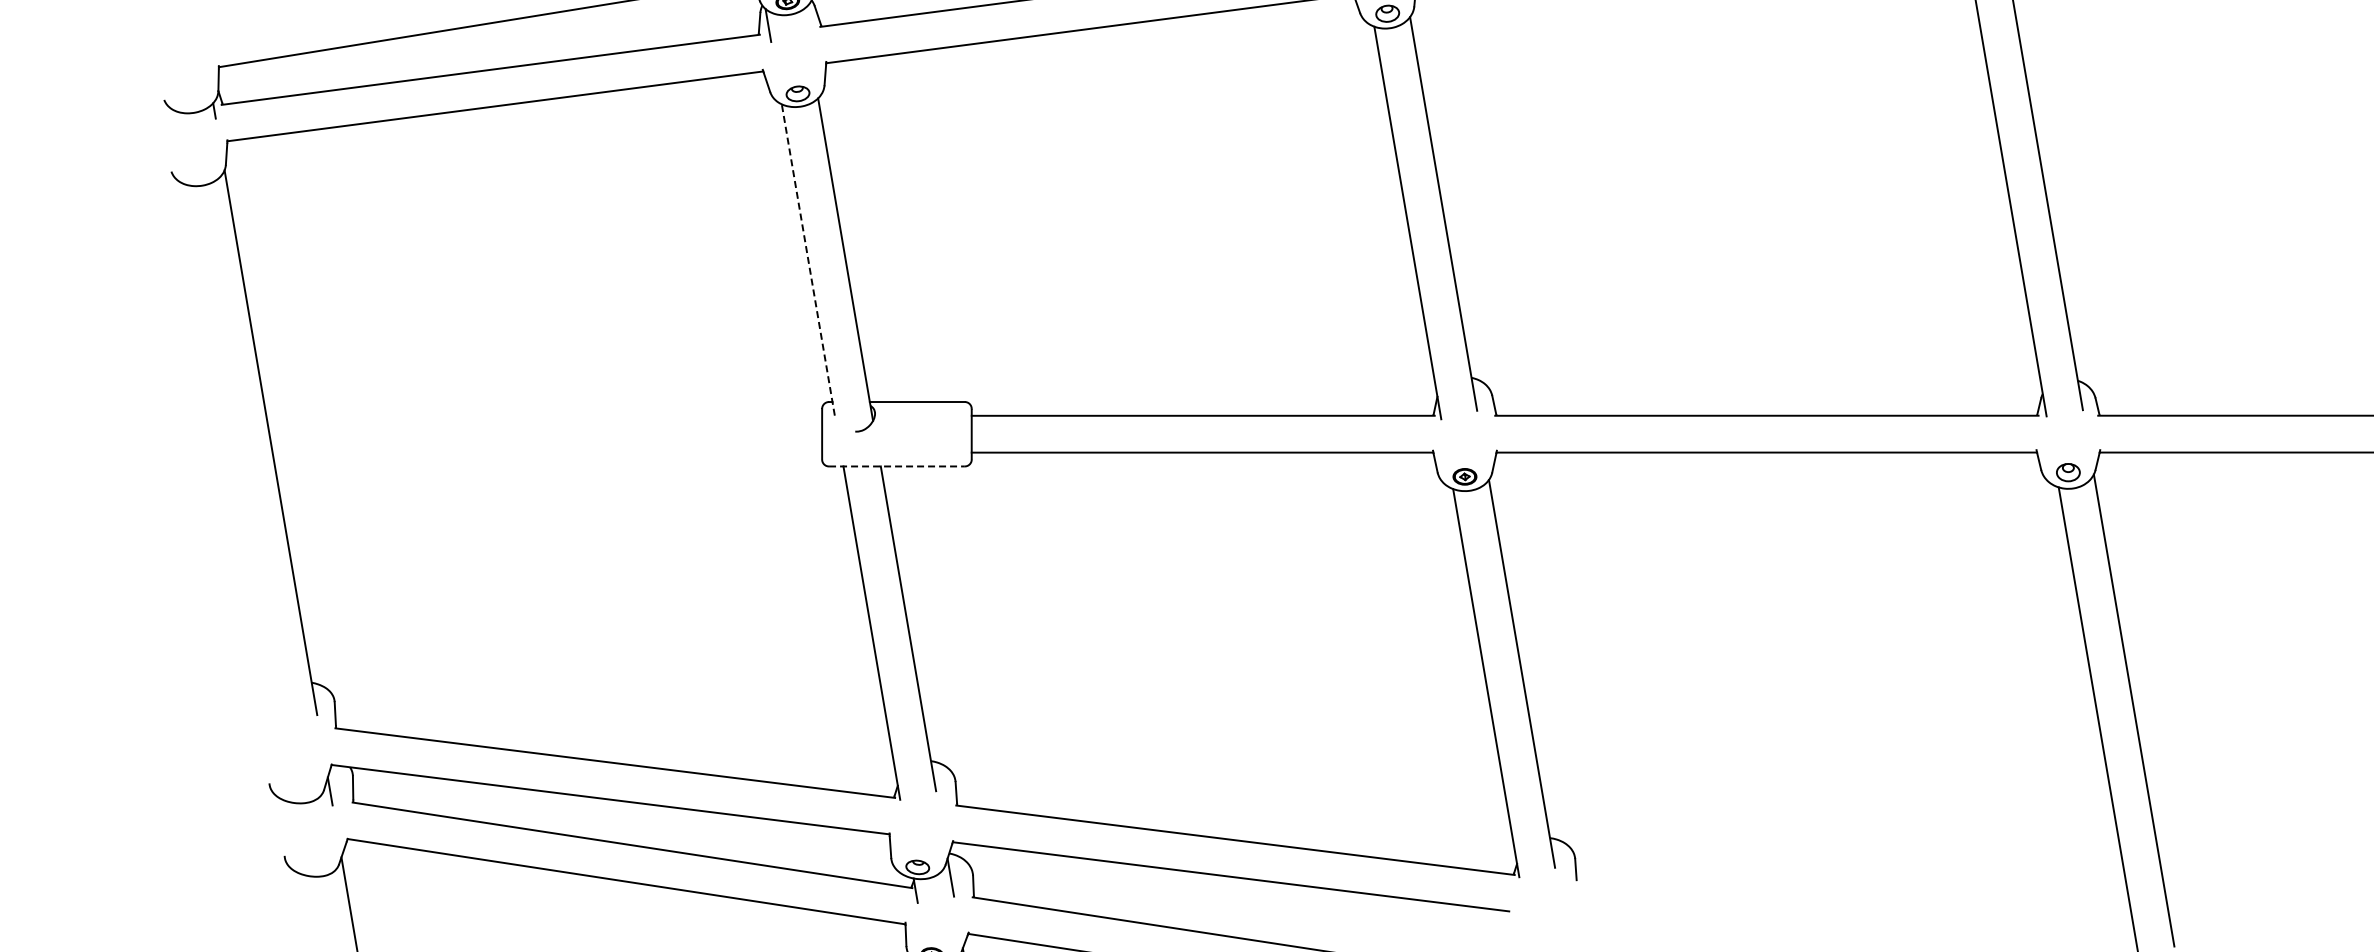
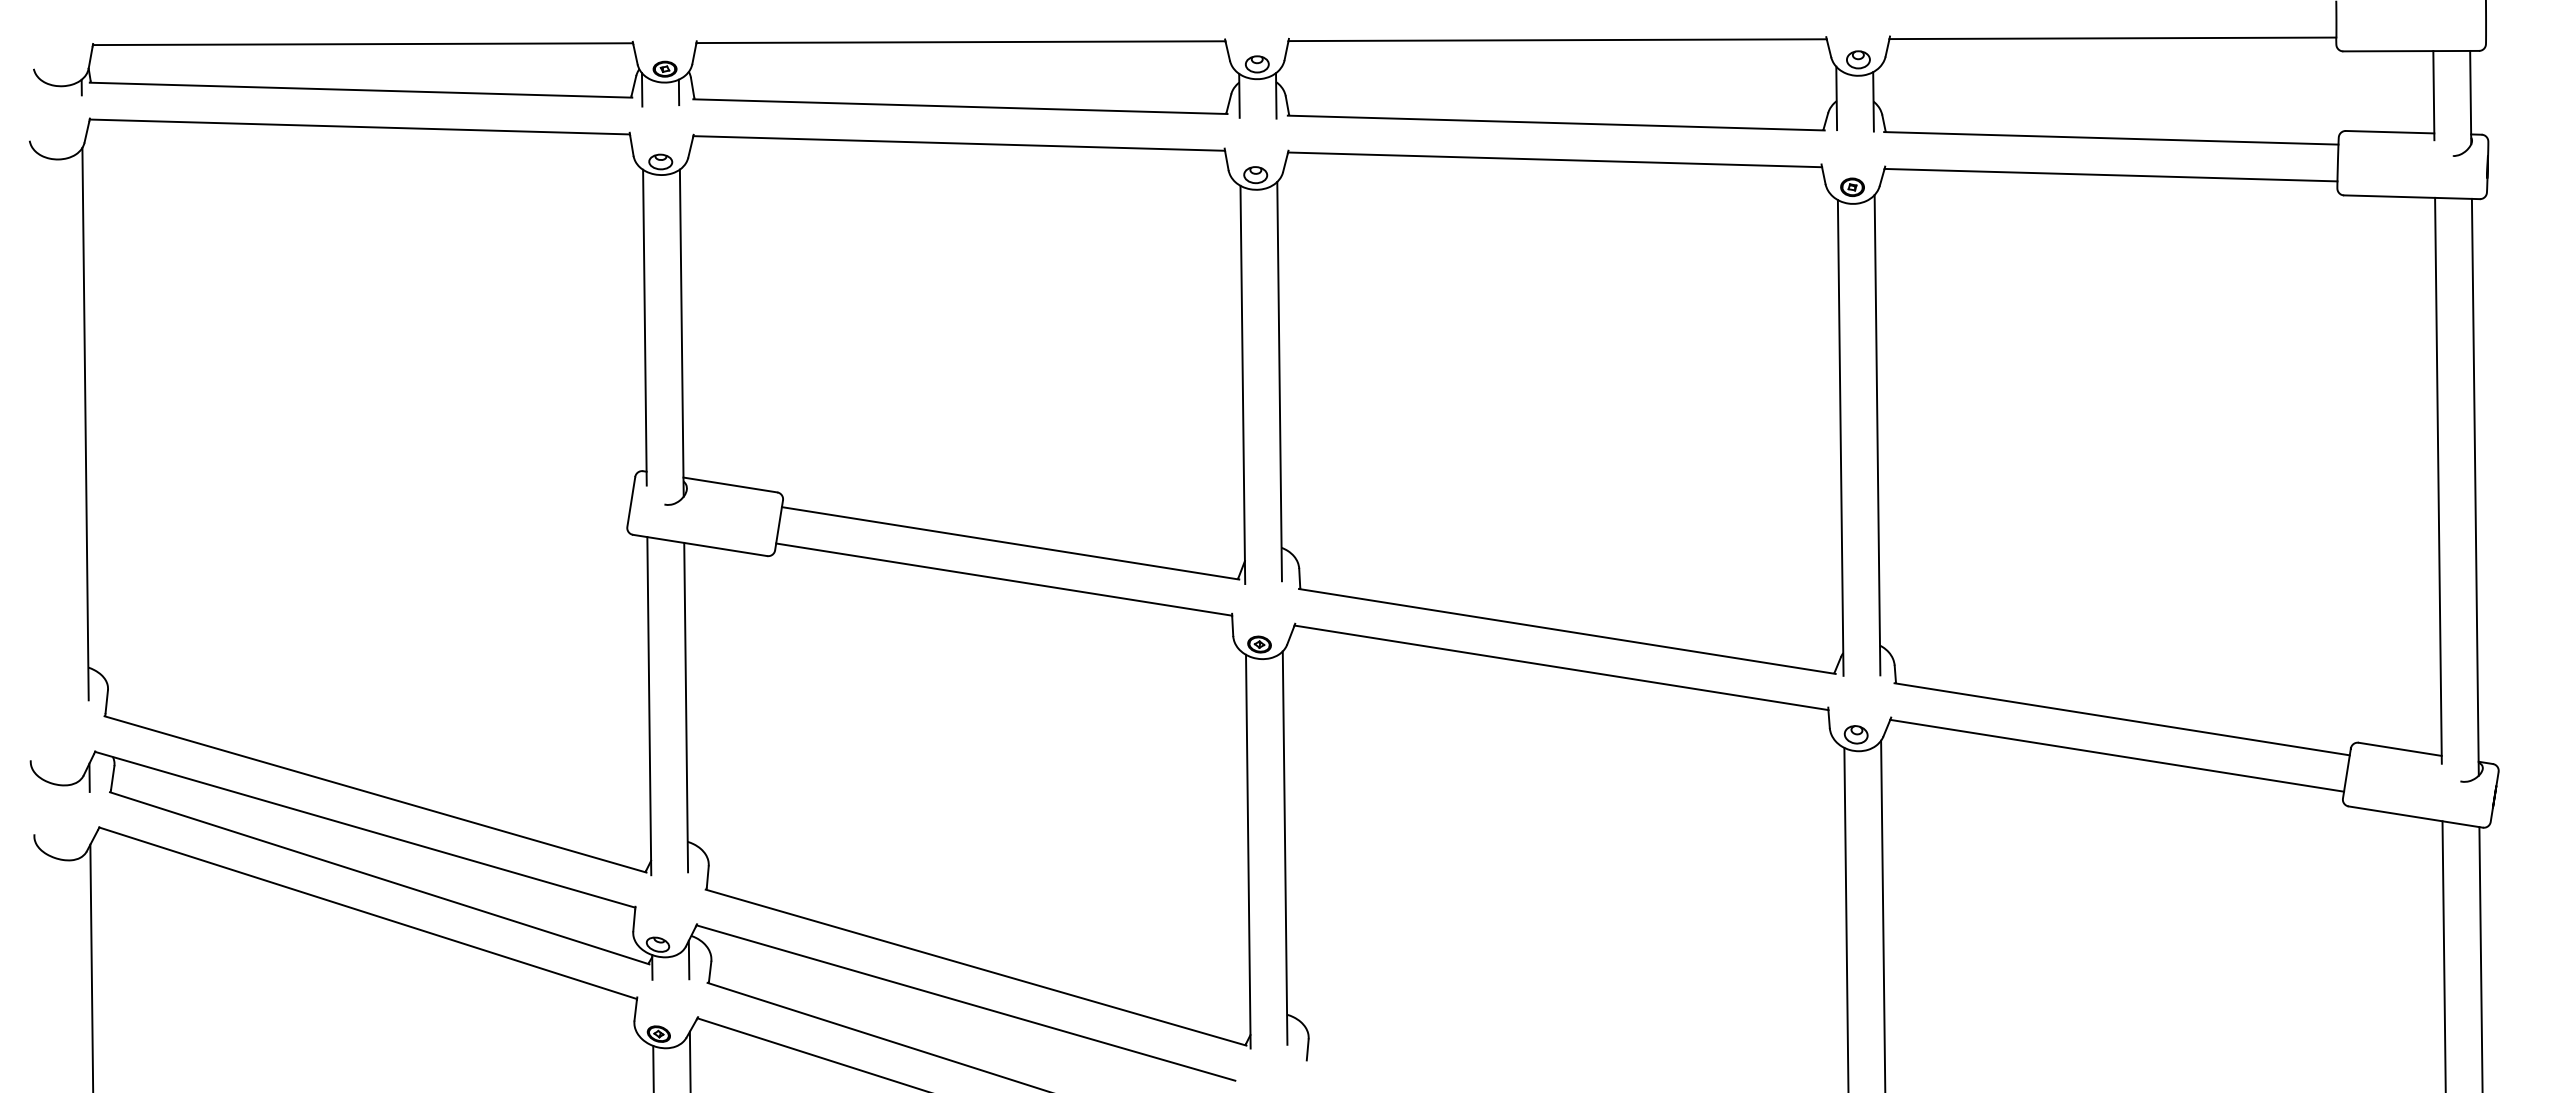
line: (804, 22) -> (678, 92), added
line: (807, 259) -> (644, 327), dashed -> solid
line: (897, 466) -> (700, 545), dashed -> solid

